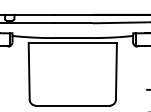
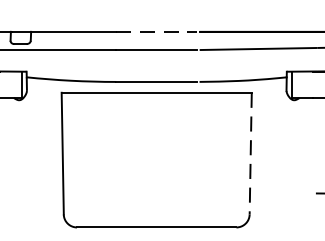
line: (72, 14) -> (156, 31), solid -> dashed
line: (116, 71) -> (250, 153), solid -> dashed

